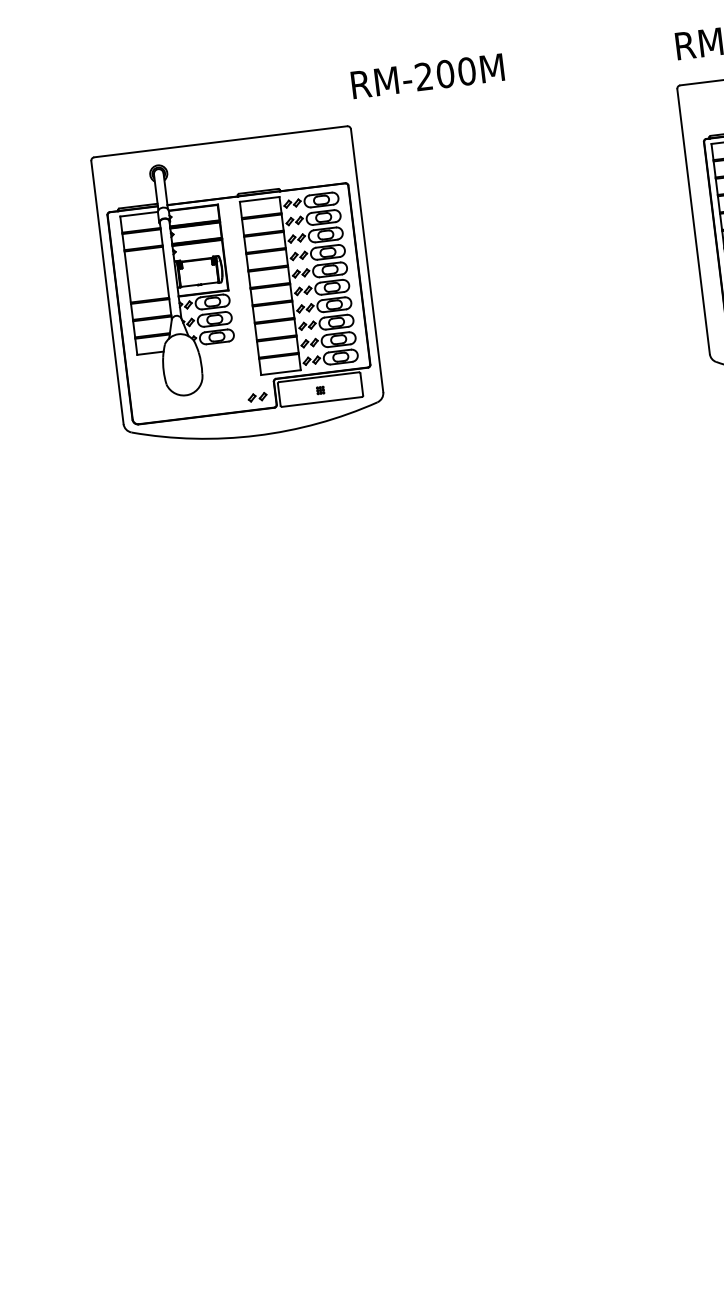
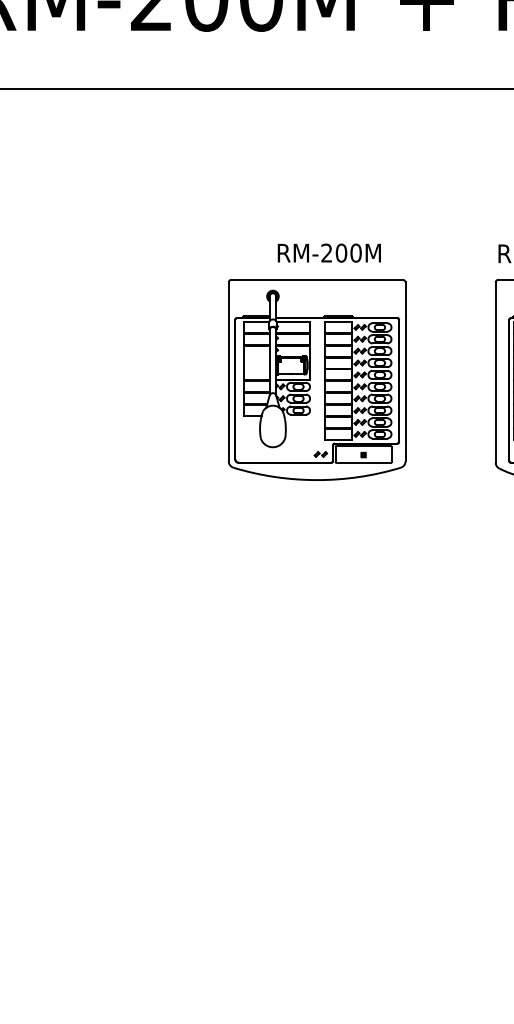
part: (237, 287) -> (316, 379), moved

